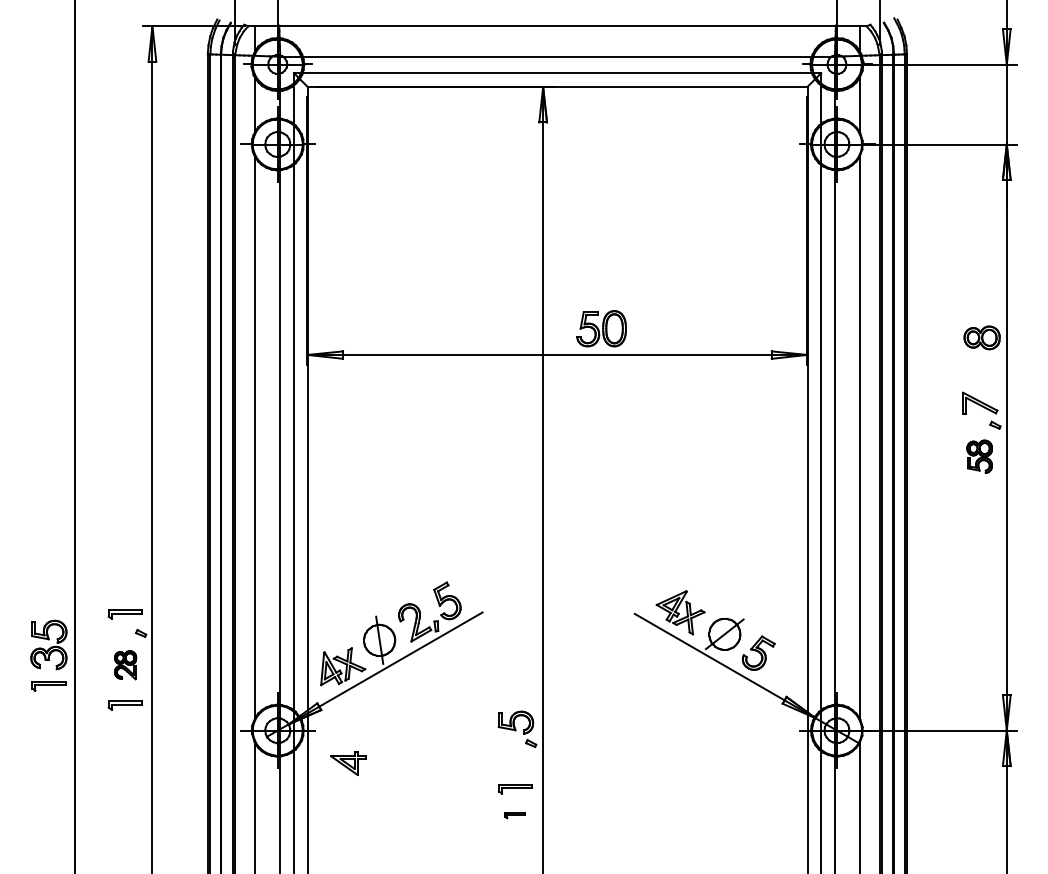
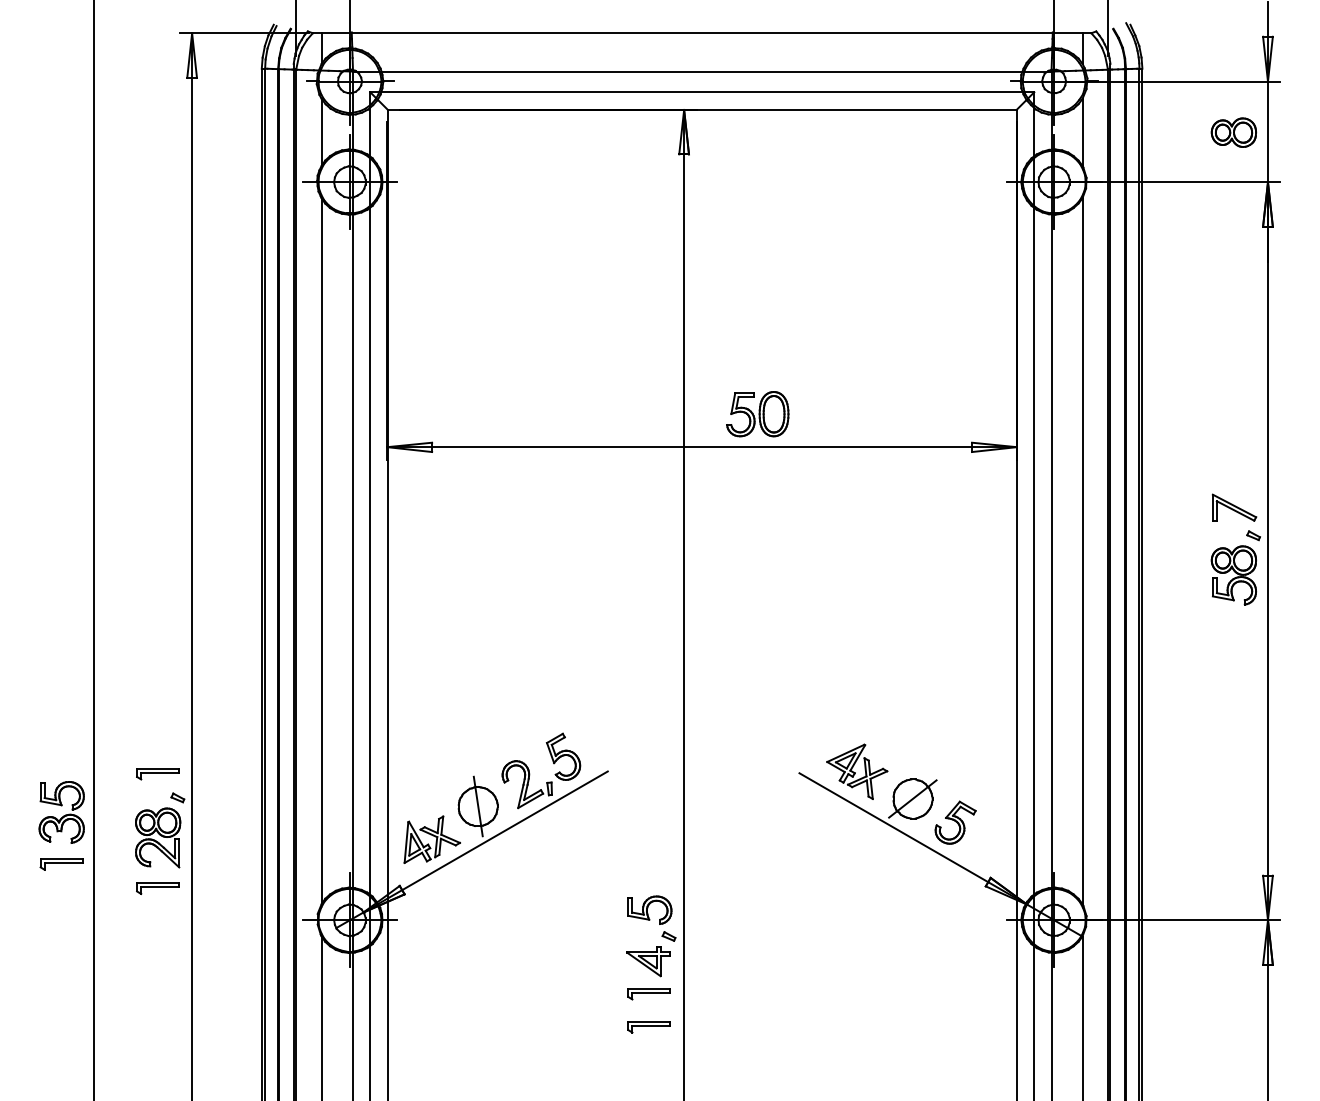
part: (981, 337) -> (1233, 132), moved
part: (979, 456) -> (1233, 575), size x1.43
part: (125, 664) -> (158, 837), size x1.67
part: (348, 763) -> (648, 961), moved
part: (514, 815) -> (648, 1027), size x1.67

